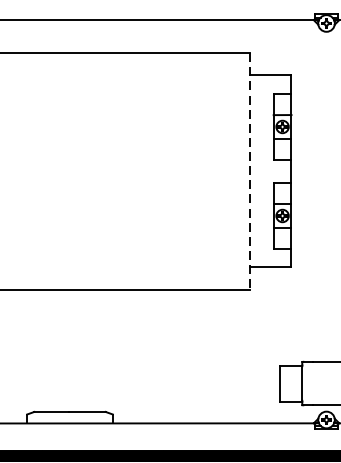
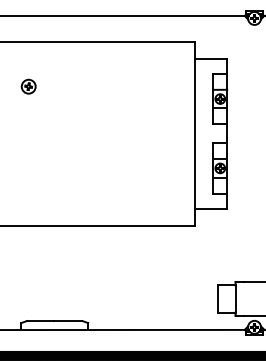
part: (36, 110) -> (28, 86), added
line: (250, 172) -> (195, 134), dashed -> solid

